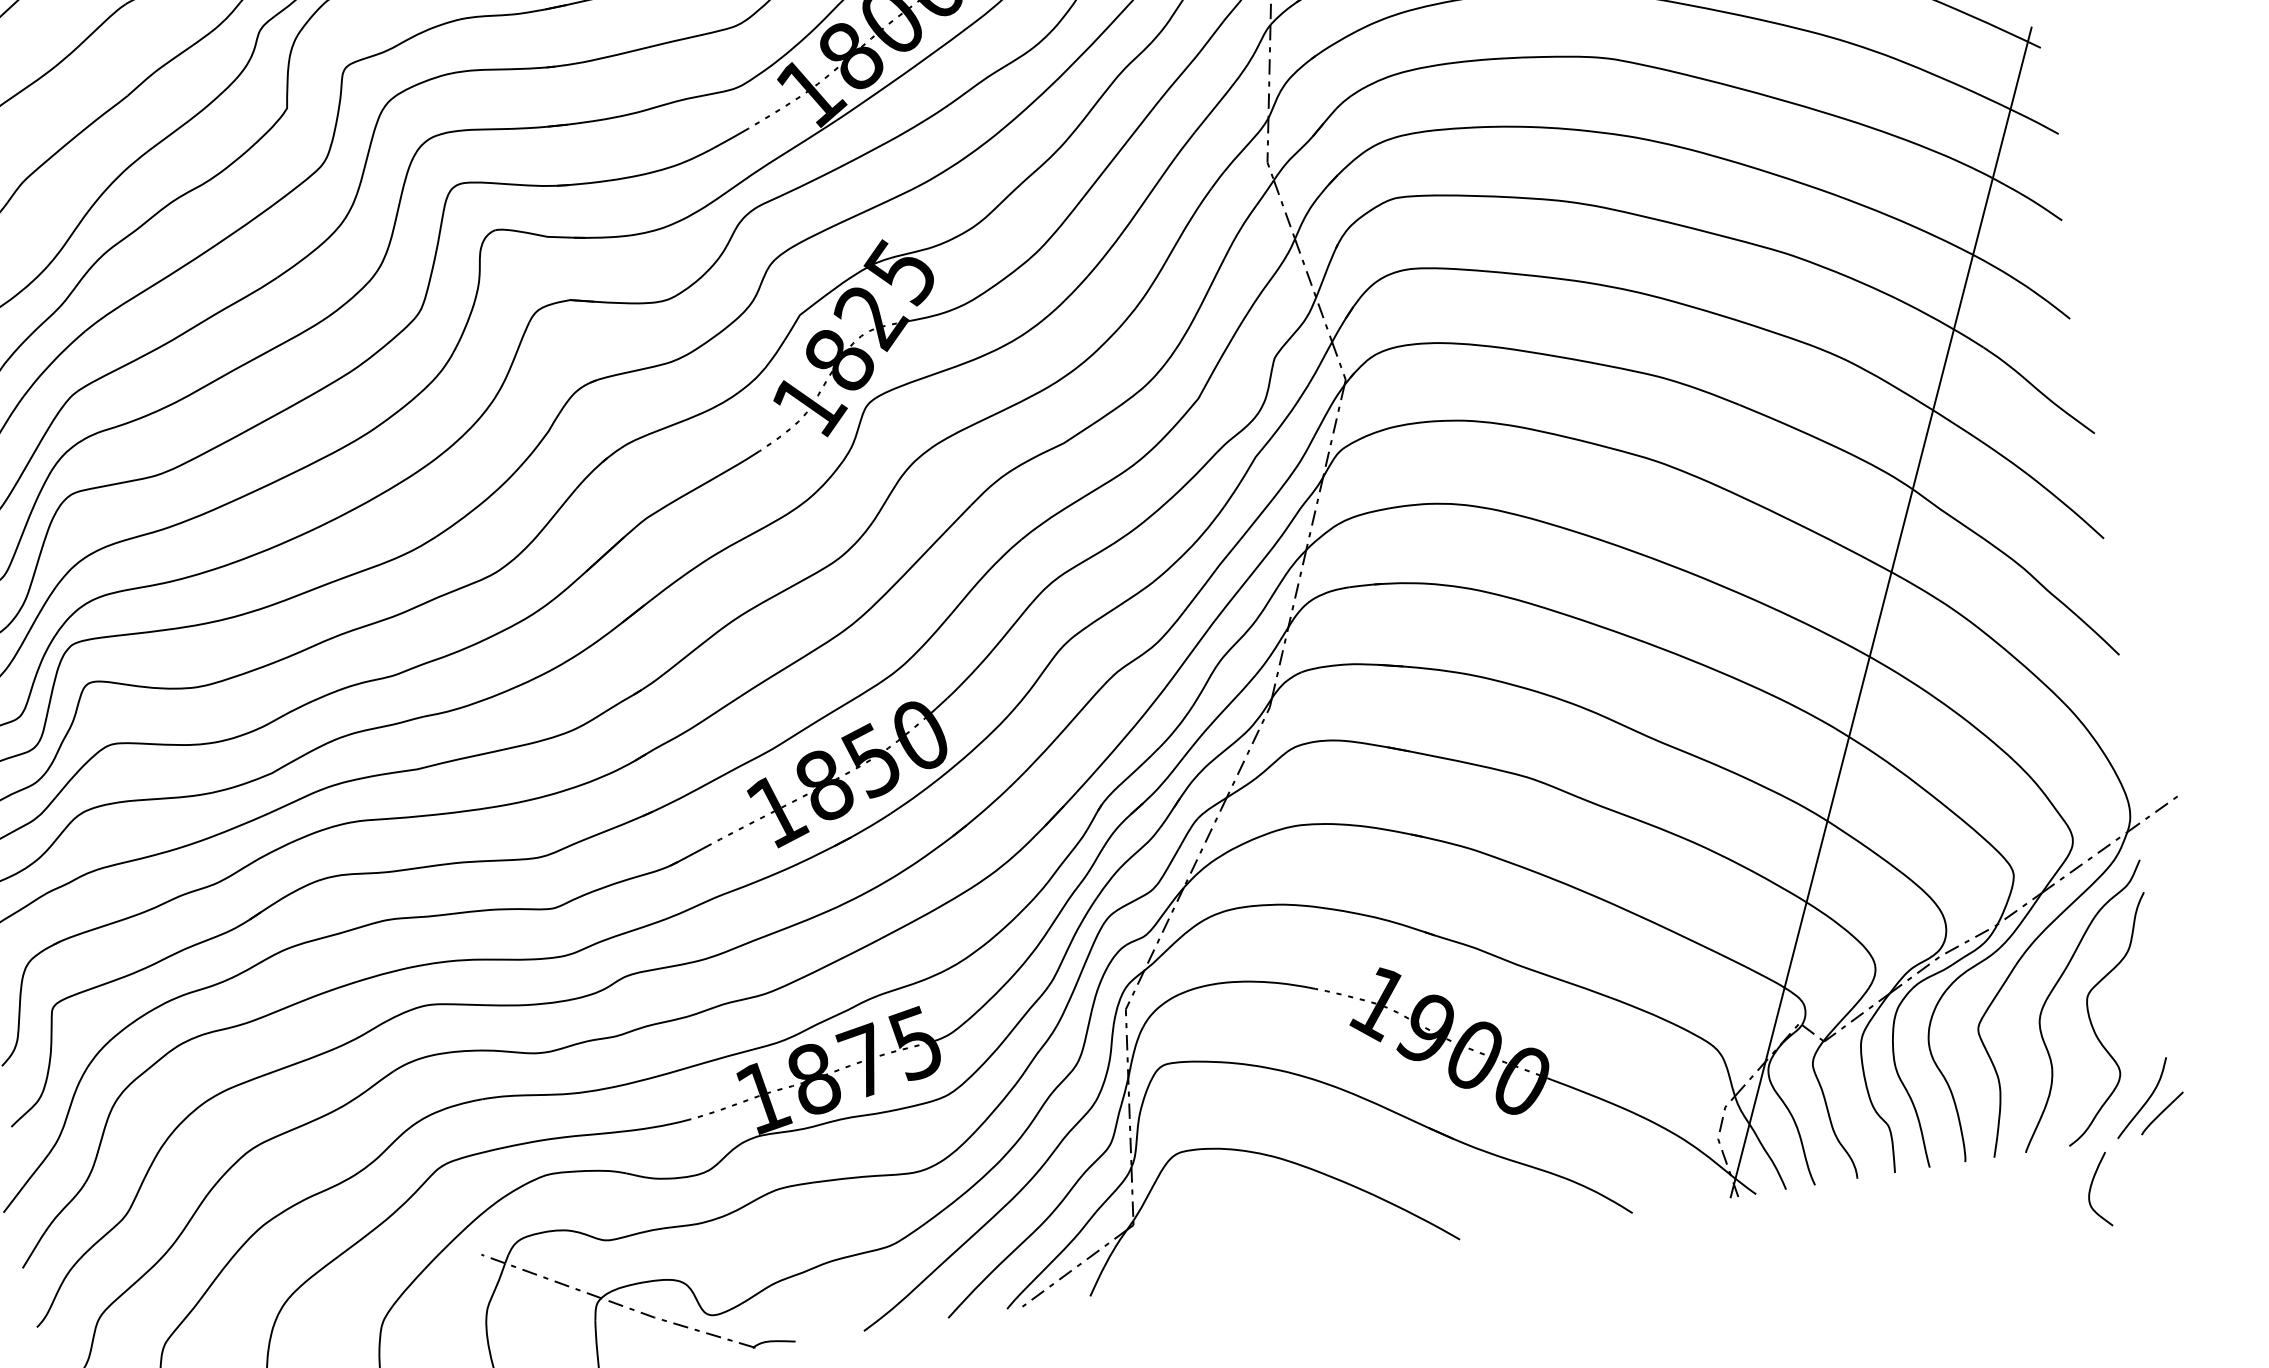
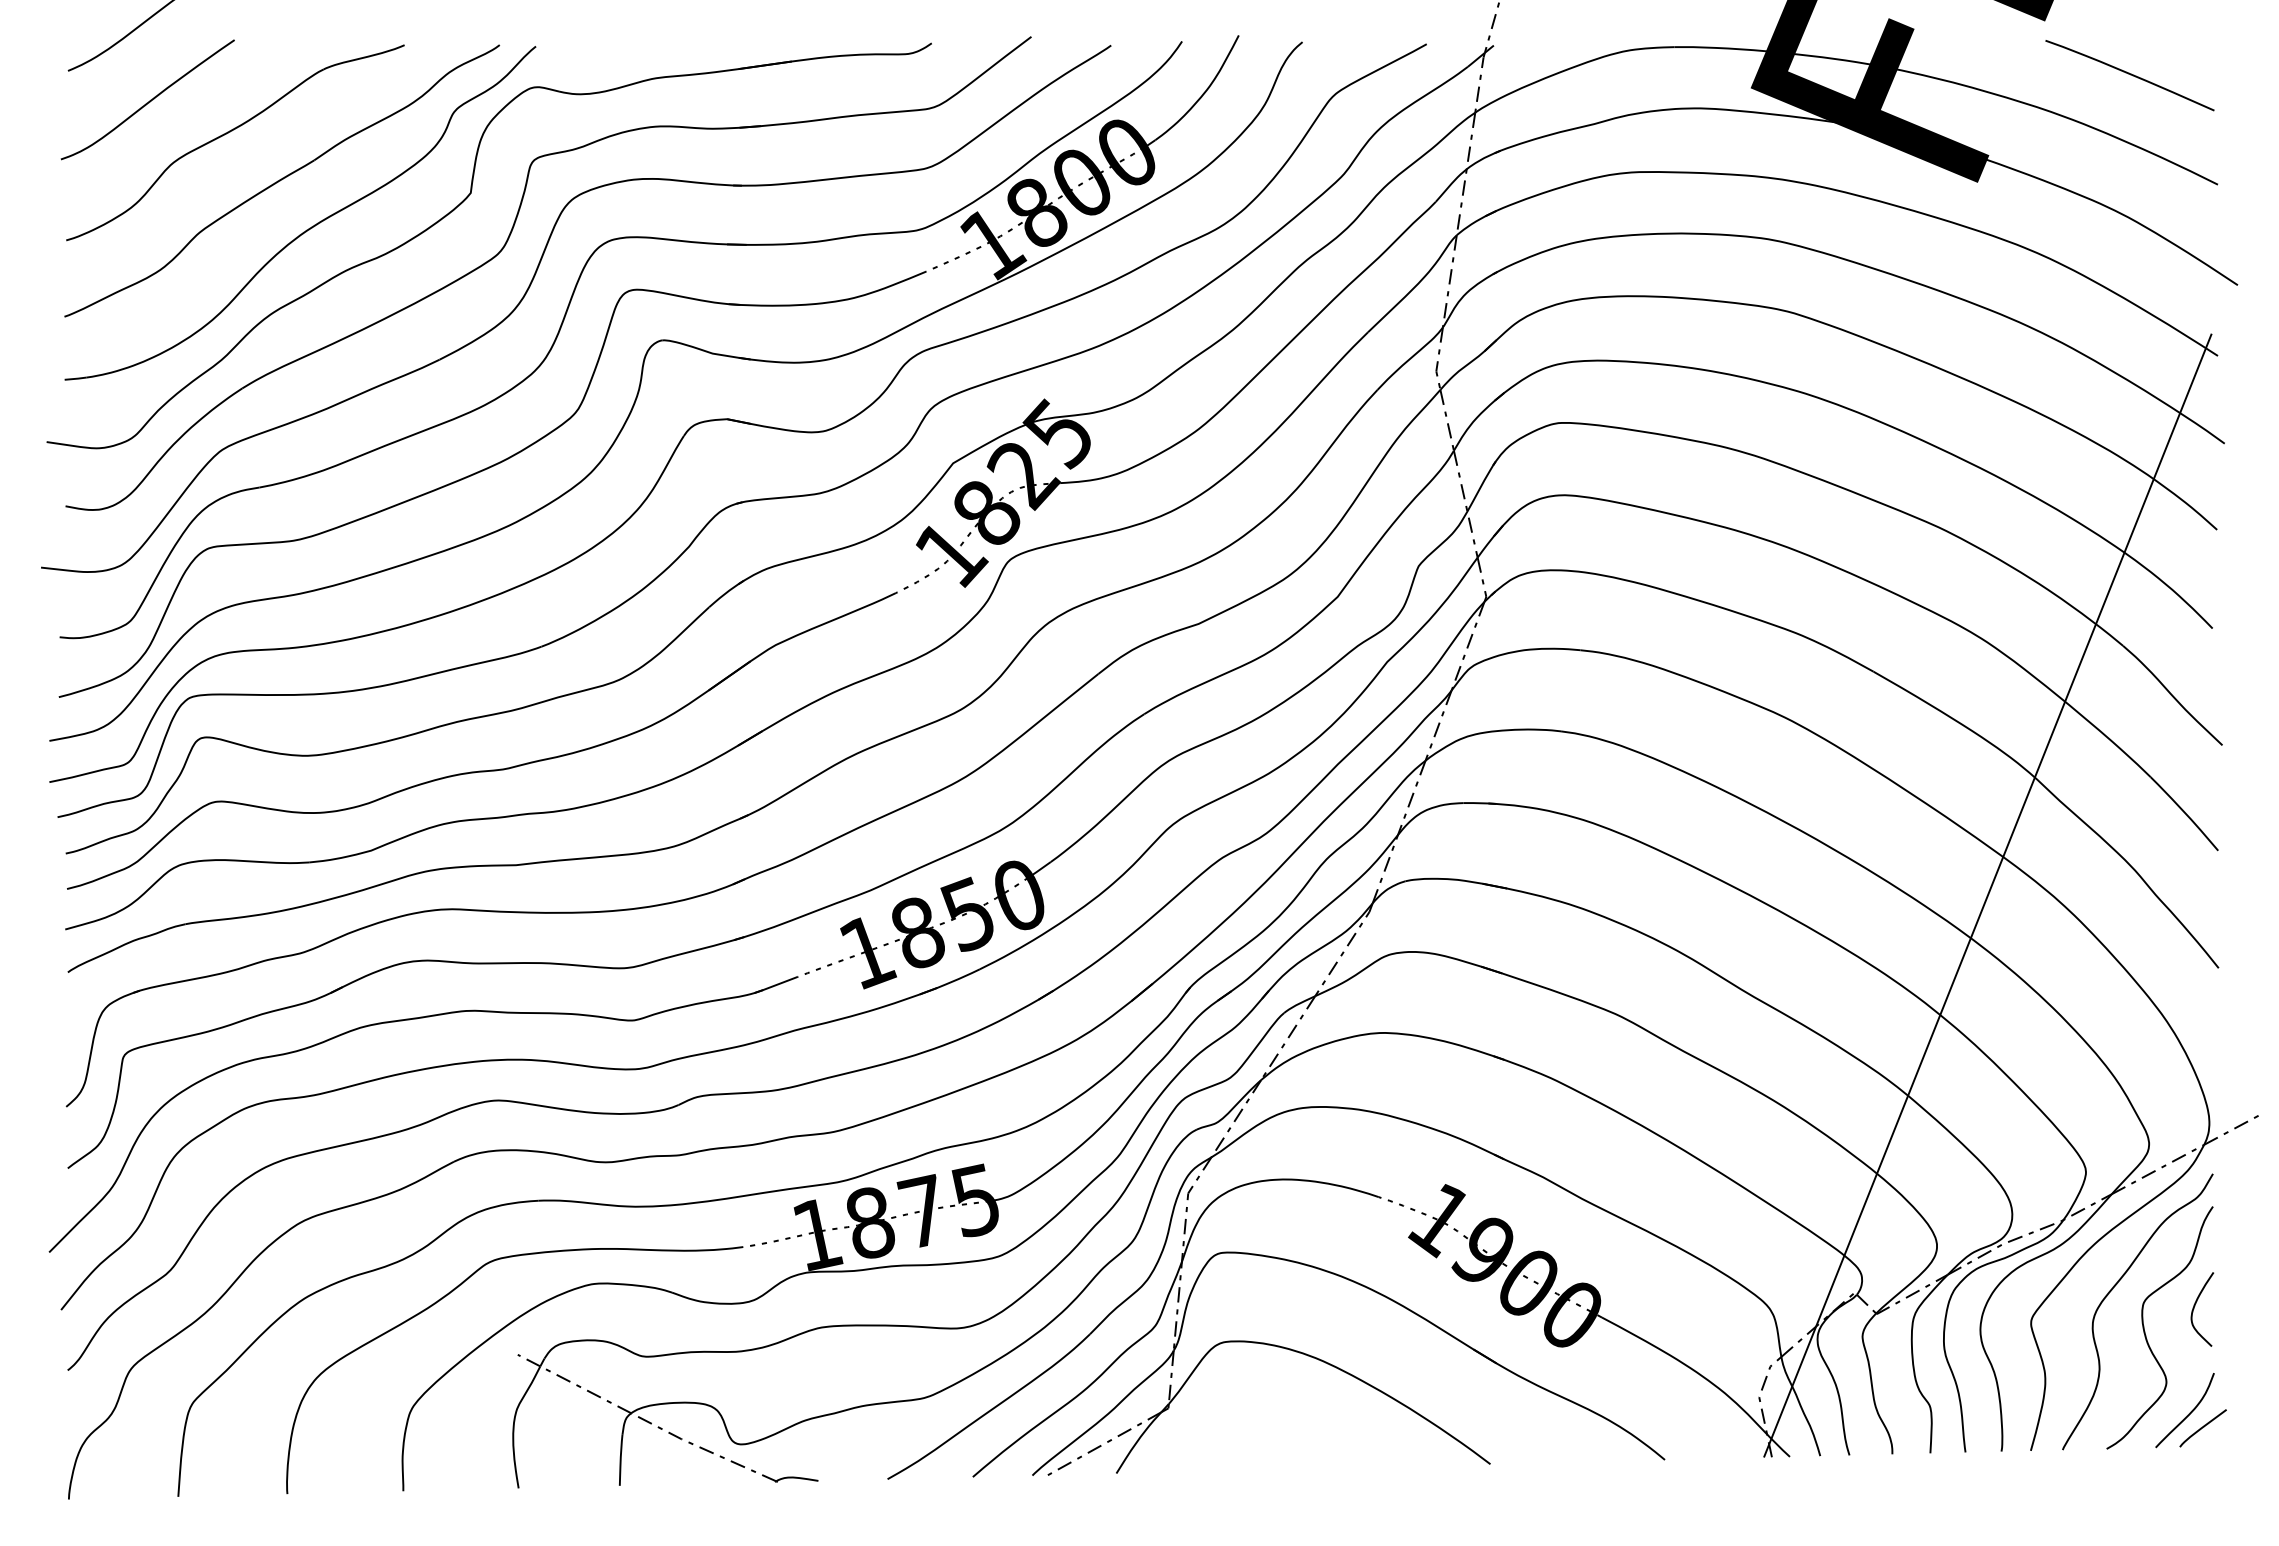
curve: (2091, 1188) -> (2195, 1306), moved

